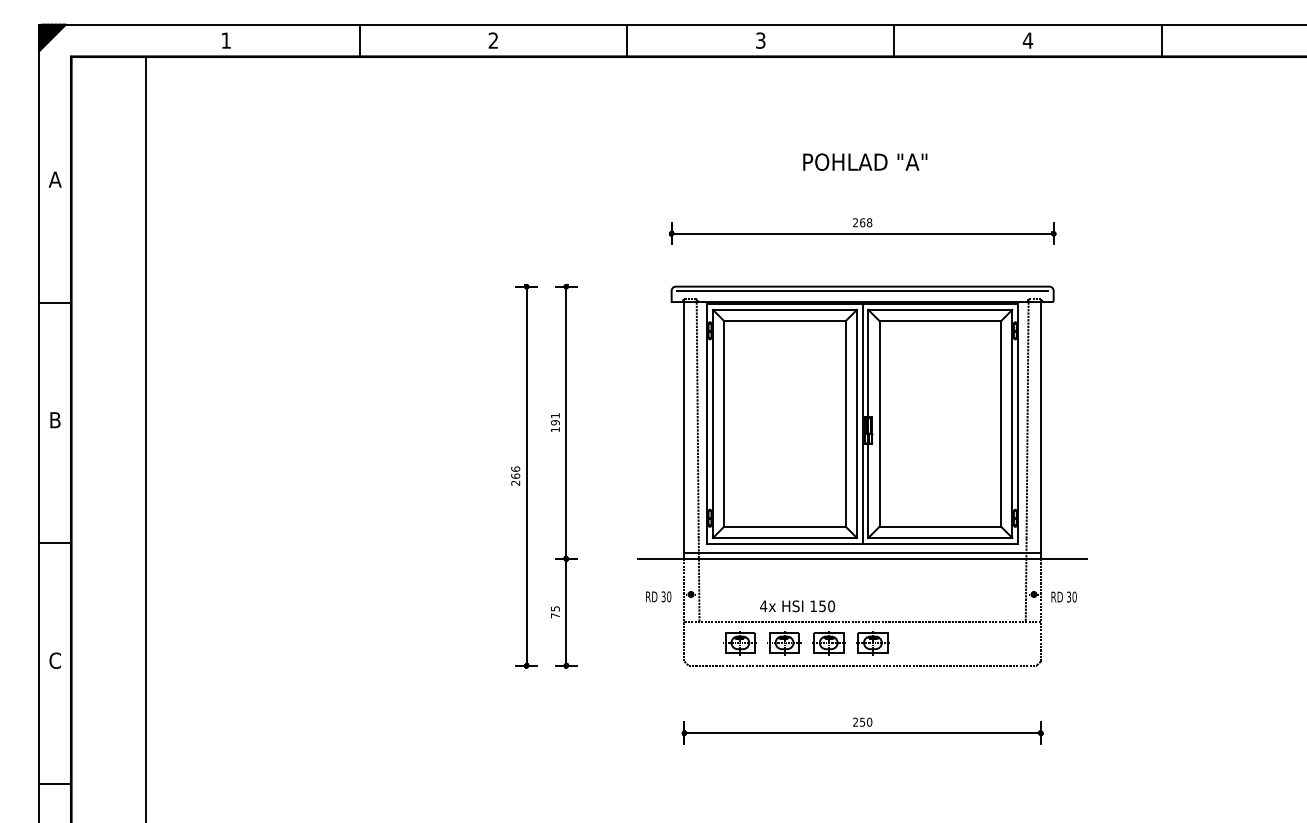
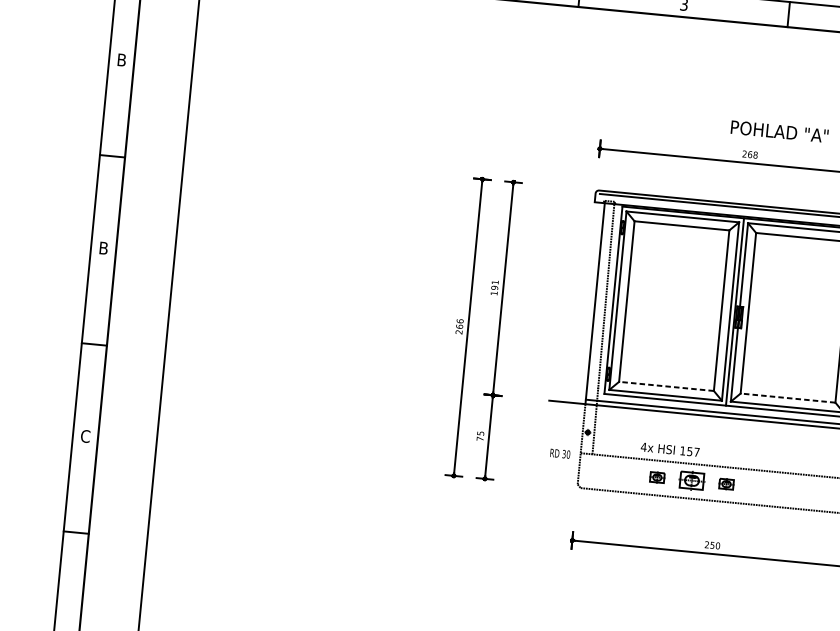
text: (865, 161) -> (779, 131), moved
text: (54, 179) -> (121, 59), A -> B
line: (784, 526) -> (666, 386), solid -> dashed
line: (940, 526) -> (788, 398), solid -> dashed
text: (658, 596) -> (560, 453), moved
text: (831, 606) -> (696, 452), 150 -> 157
part: (739, 643) -> (622, 474), removed
part: (784, 643) -> (657, 477), size x0.6
part: (872, 643) -> (726, 484), size x0.6

